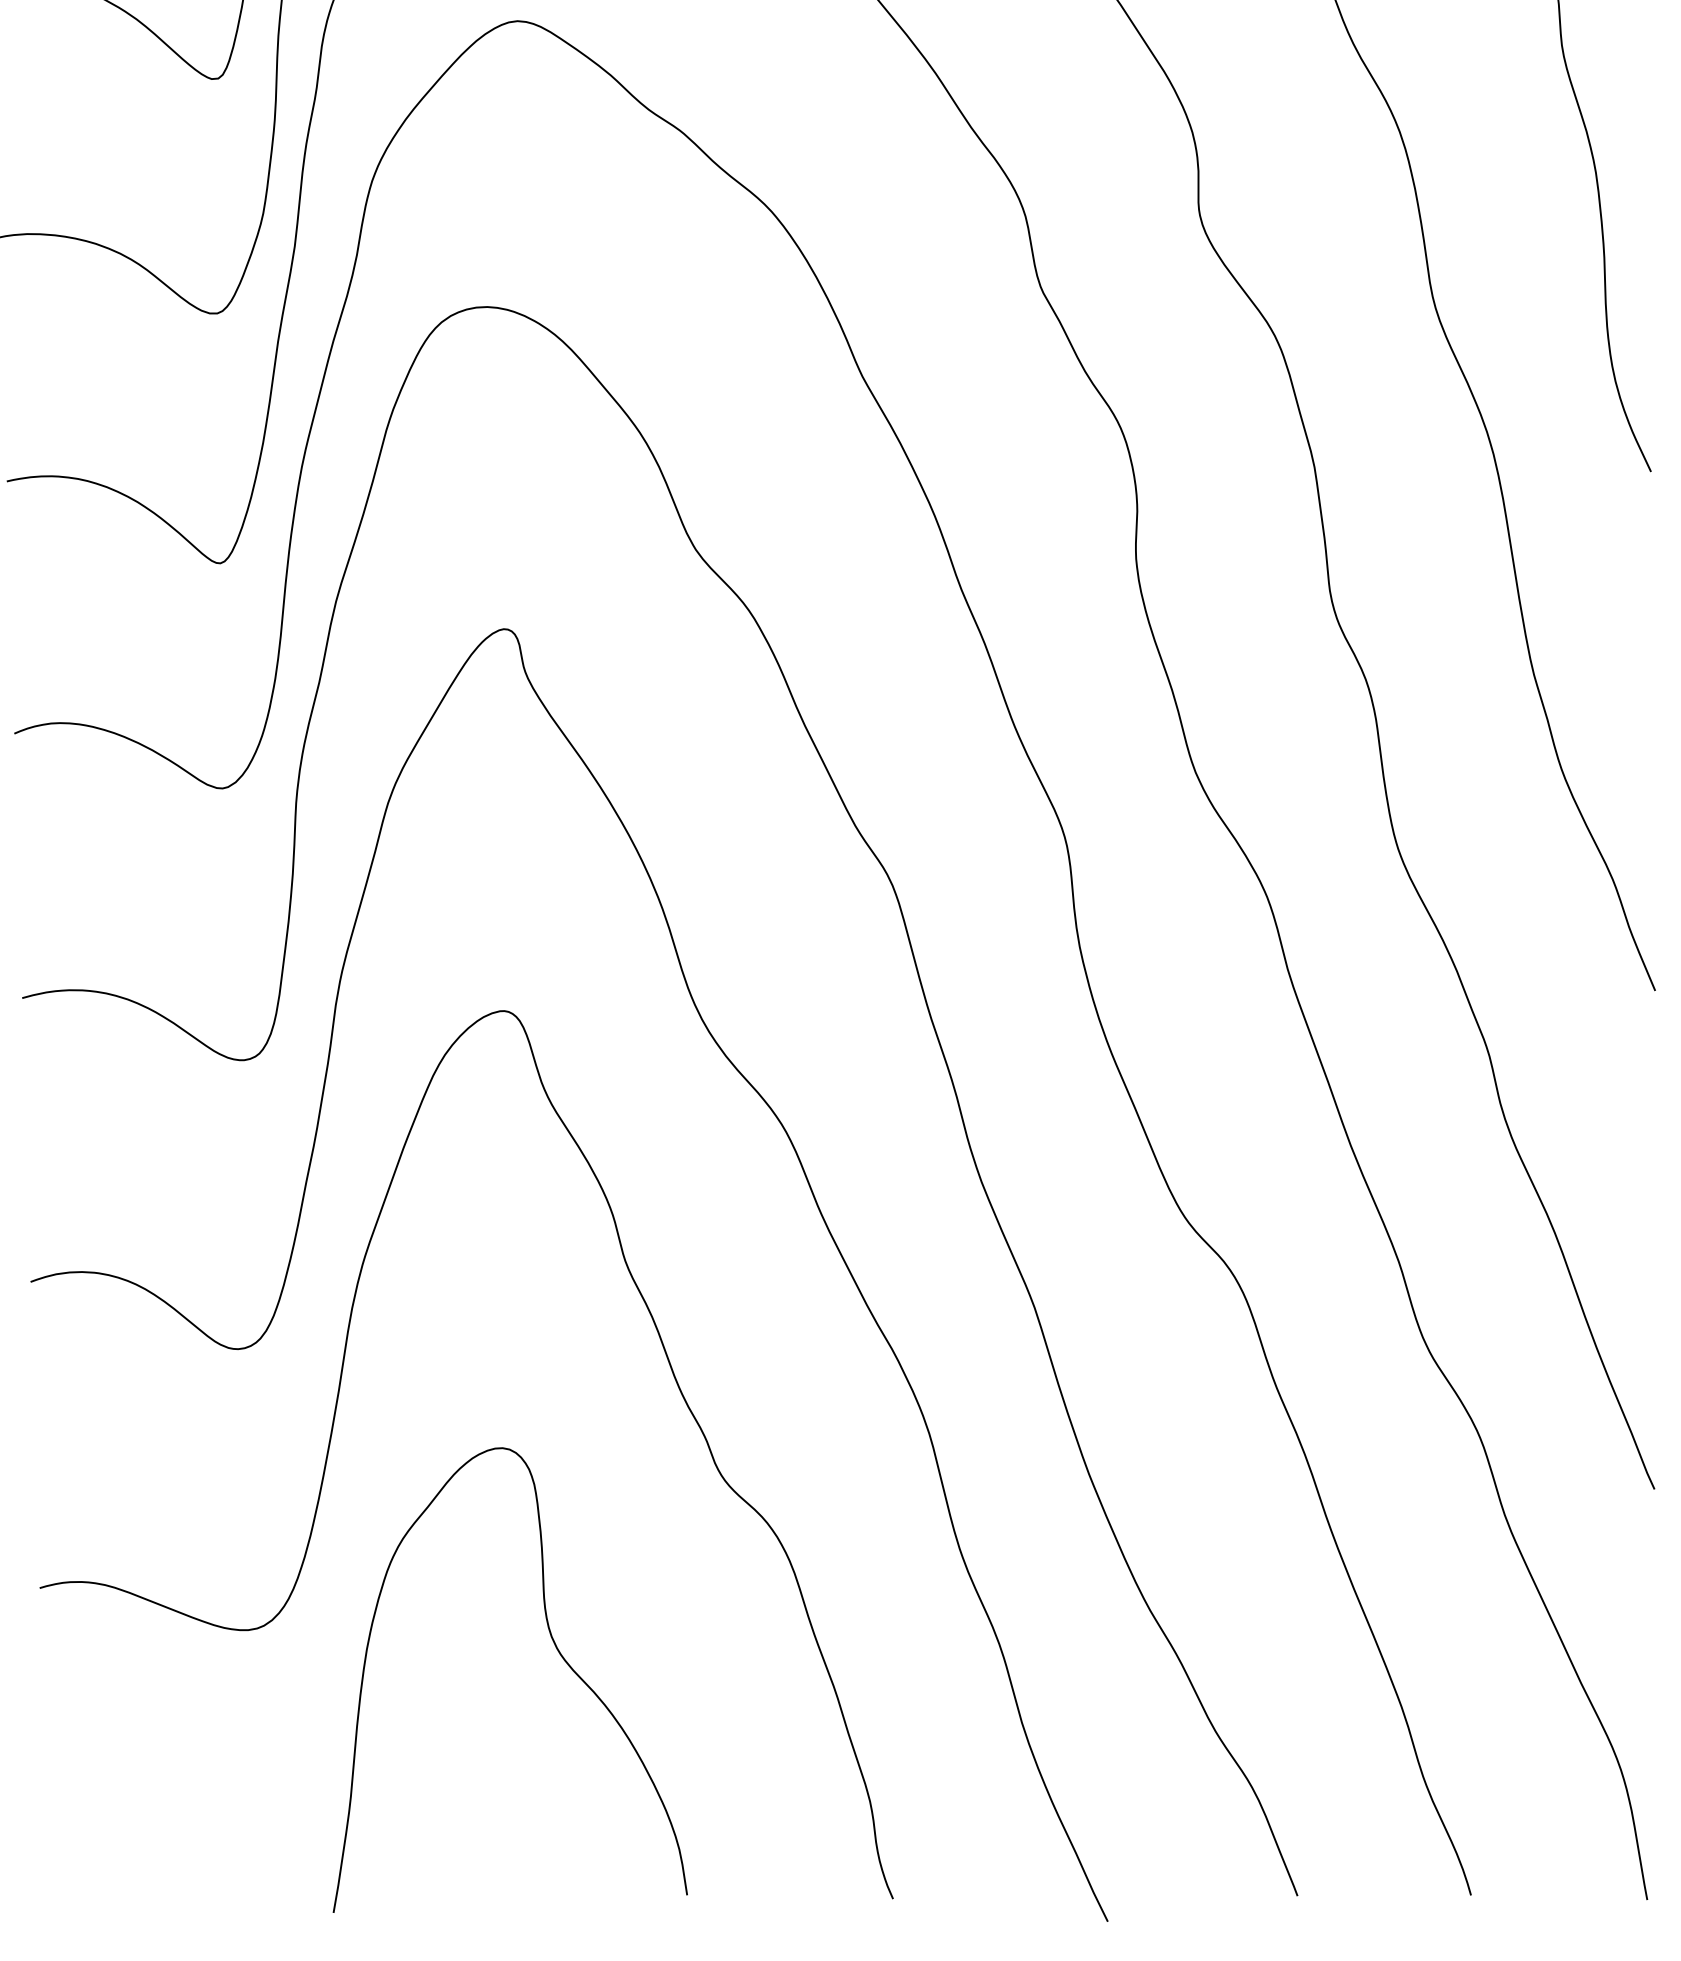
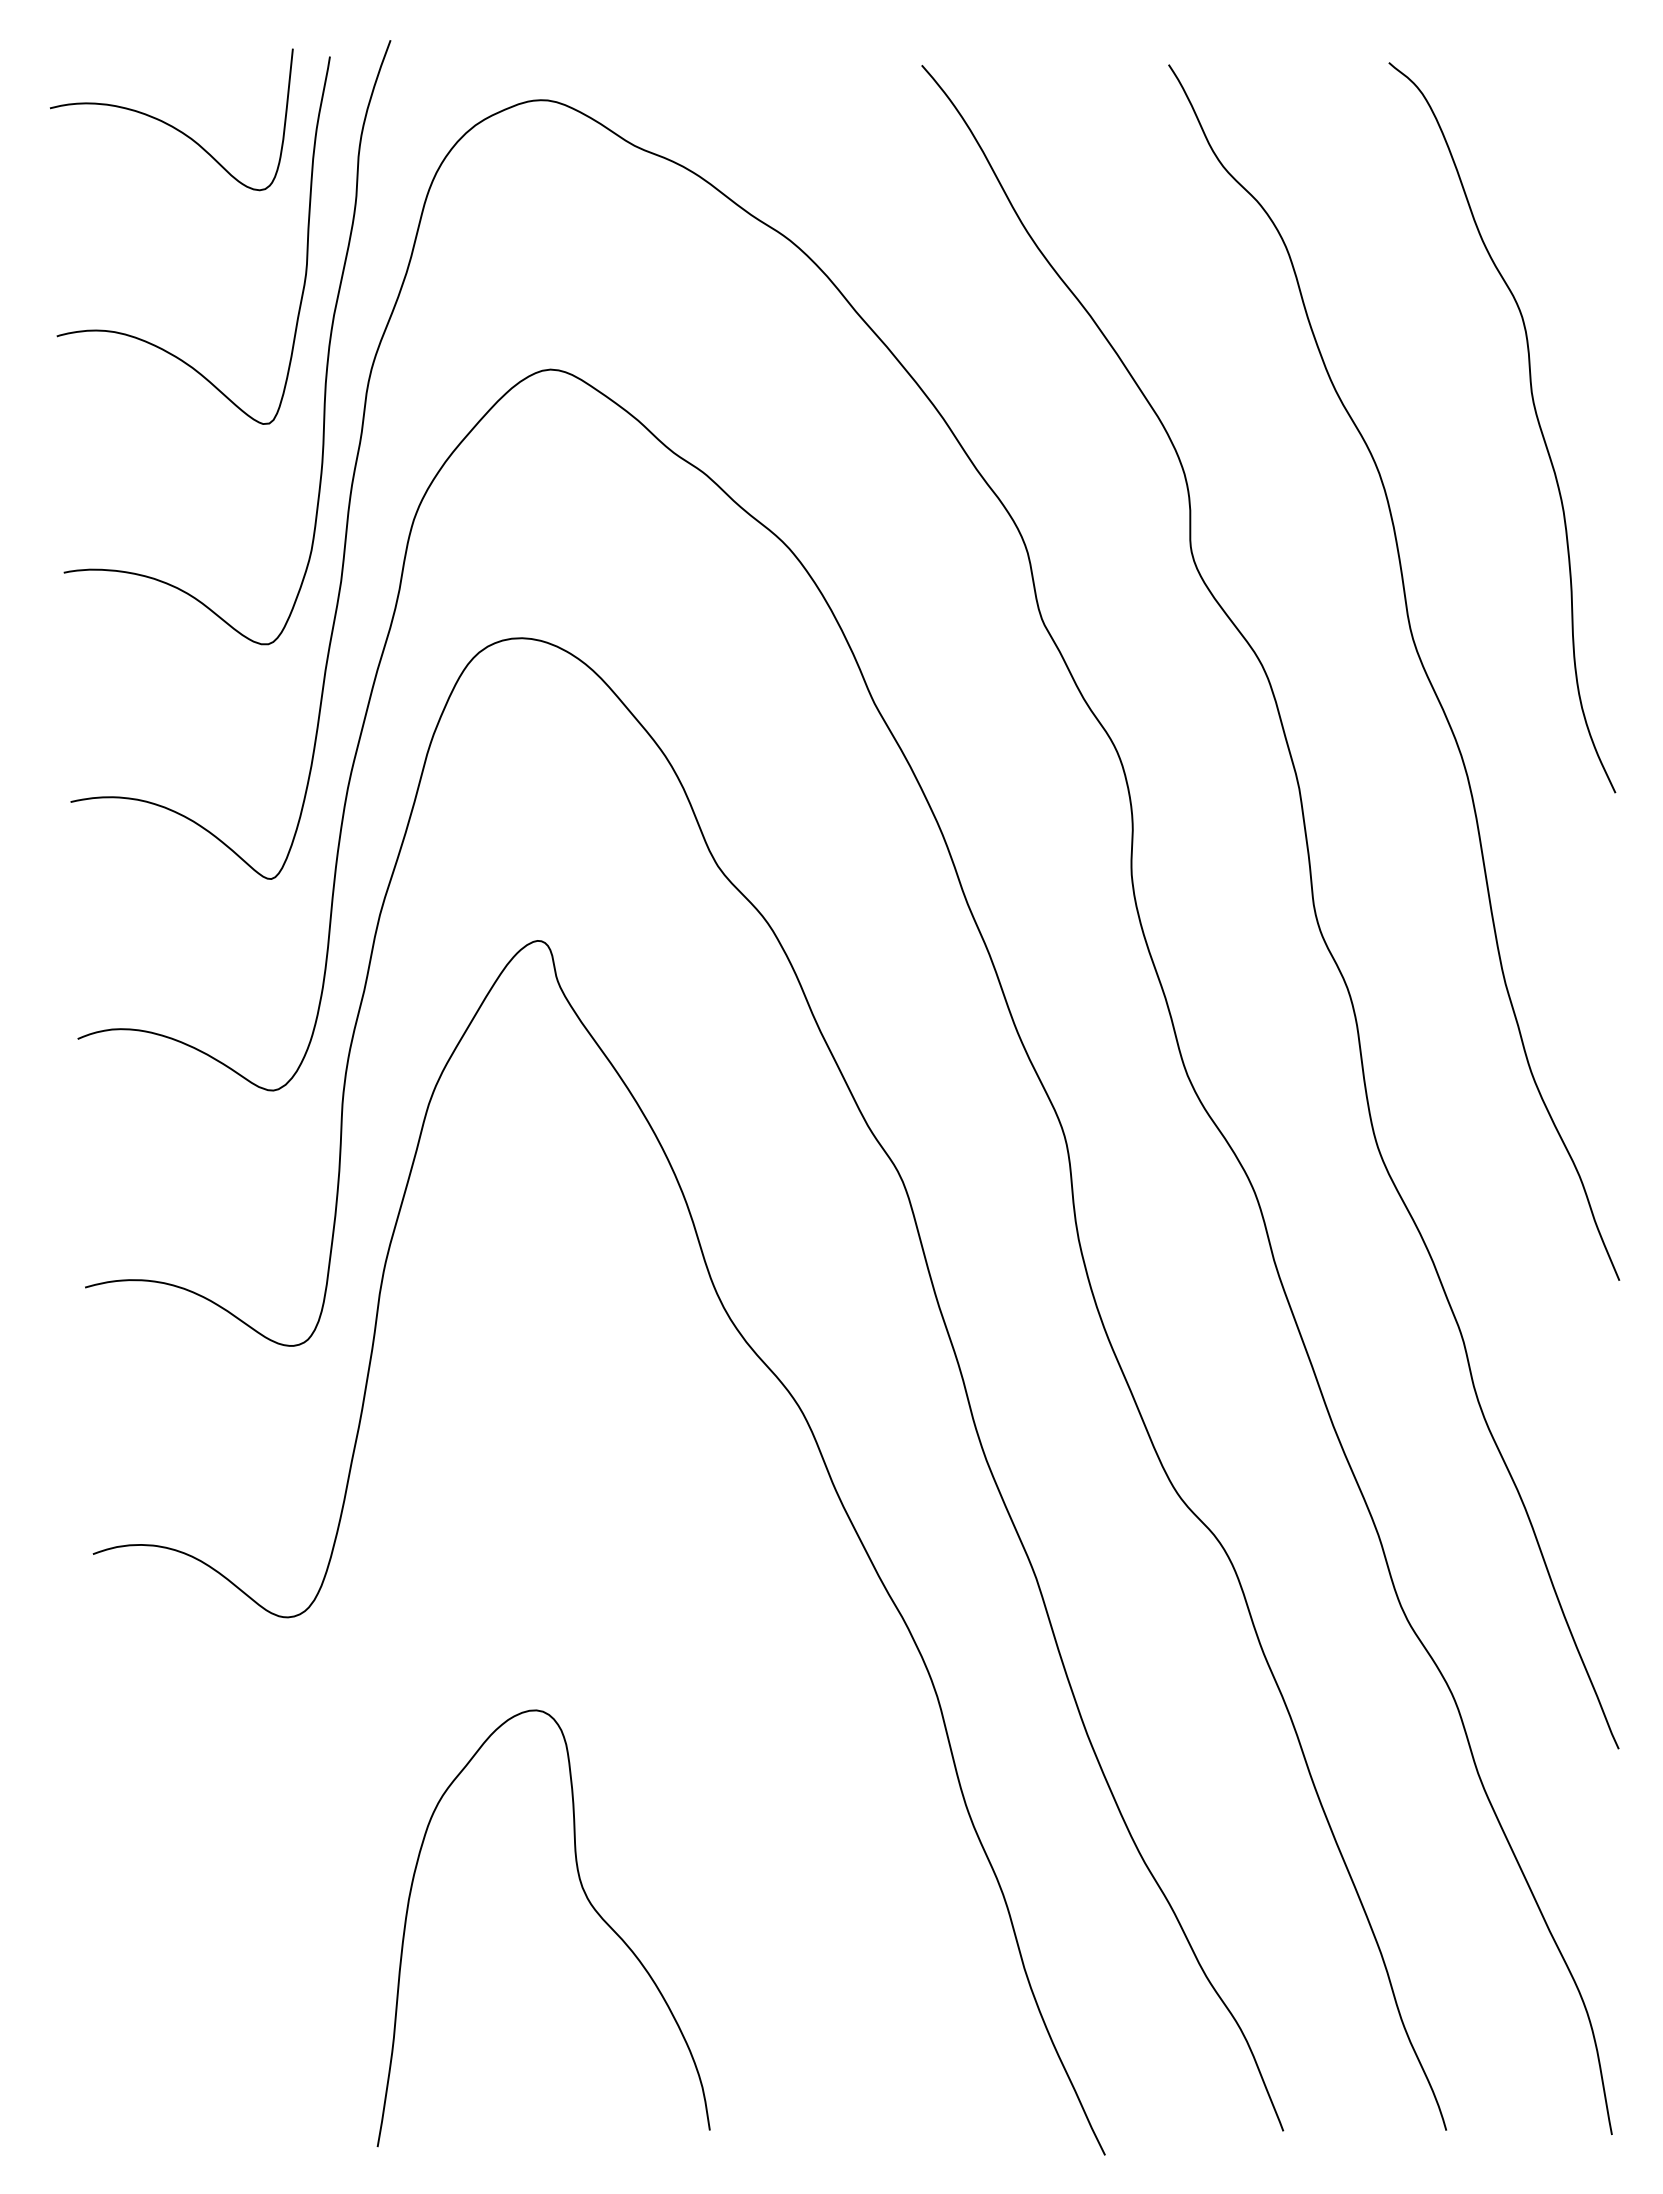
curve: (333, 1430) -> (377, 1693), removed

